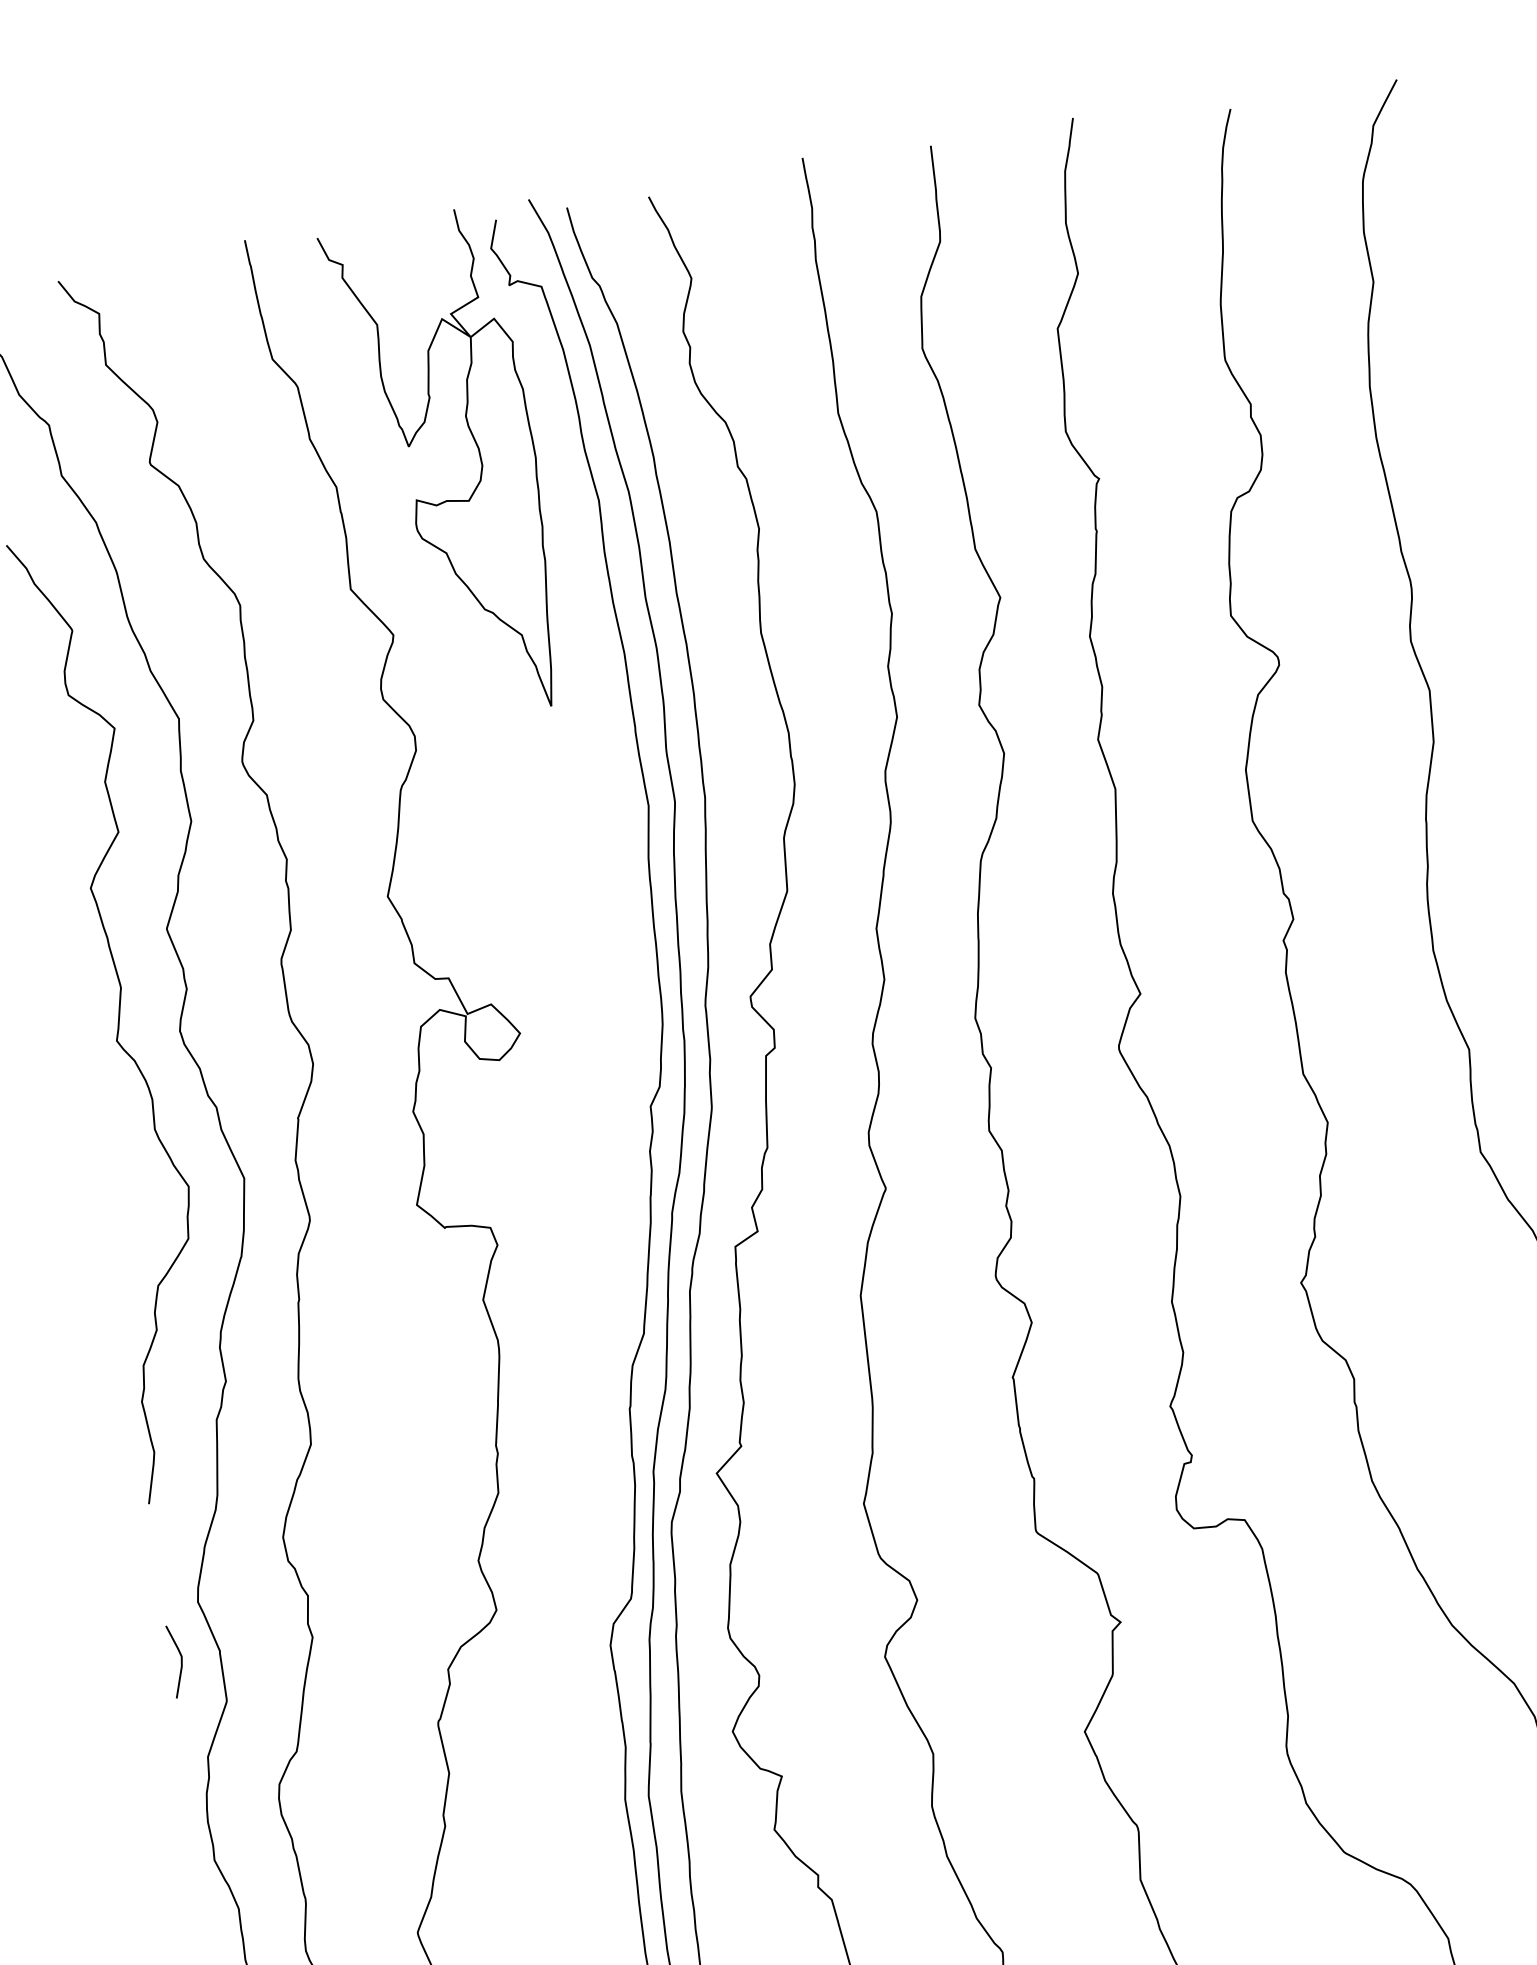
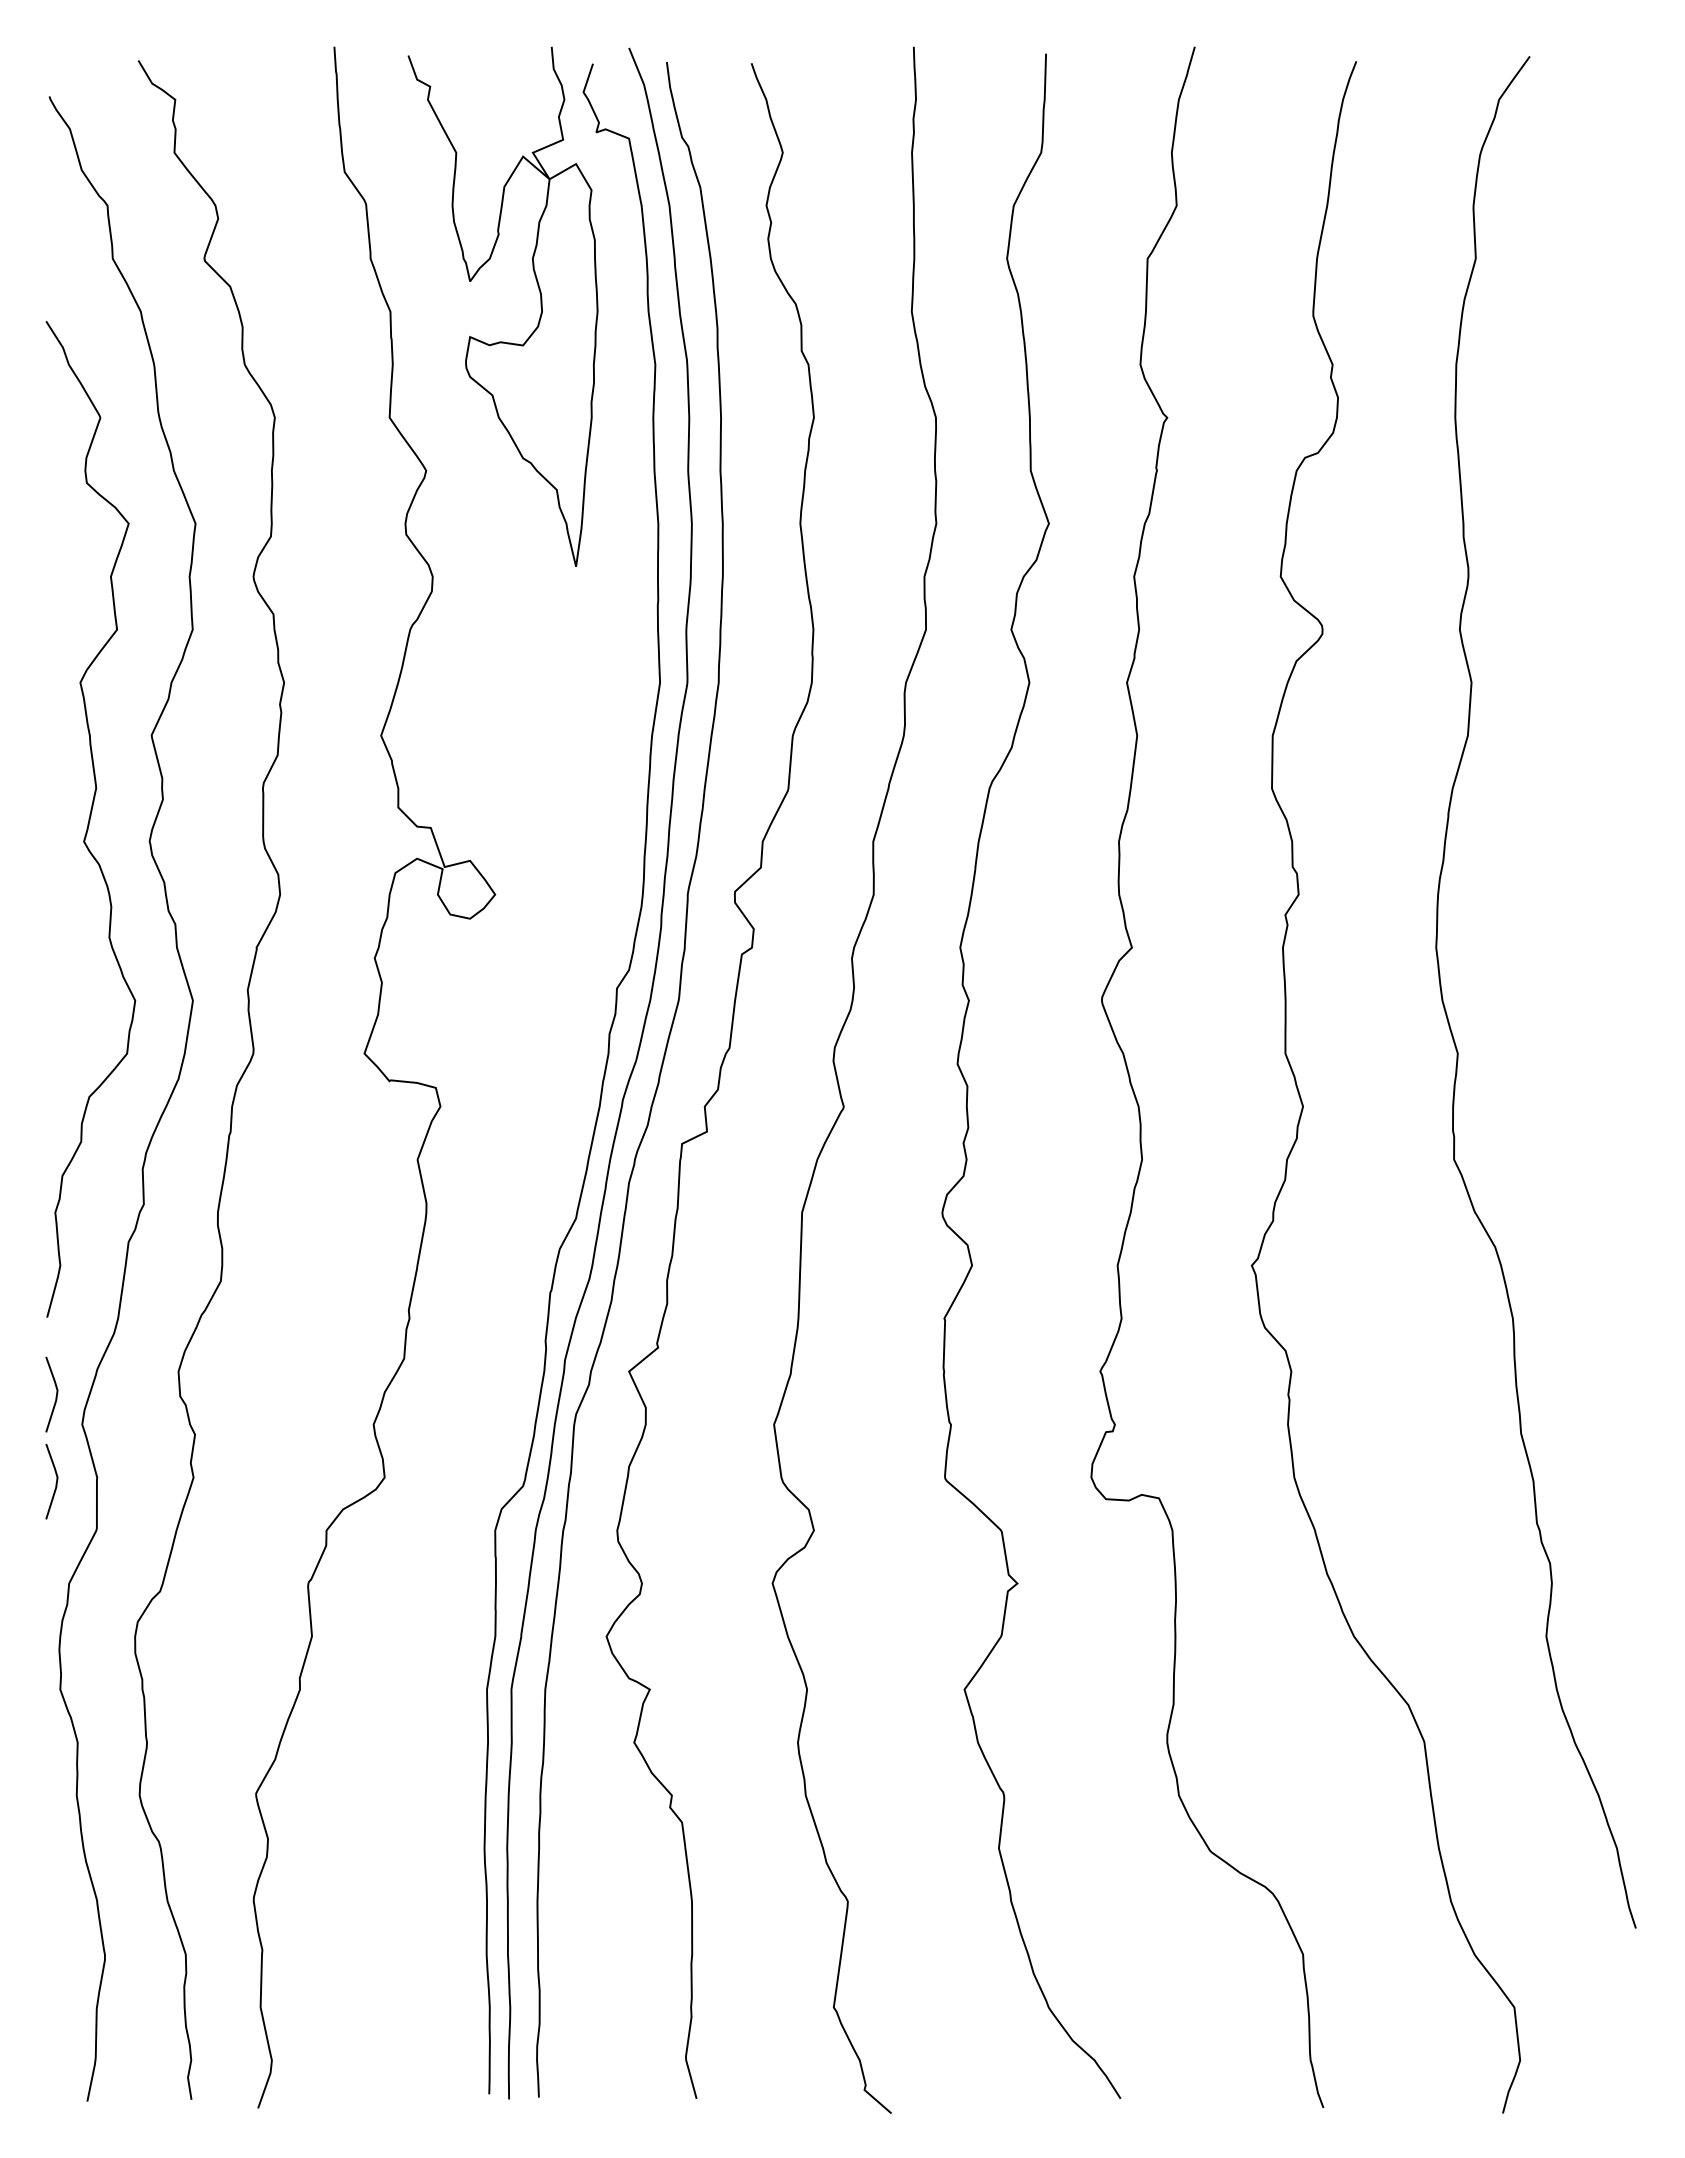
line: (168, 1578) -> (55, 1396), added

